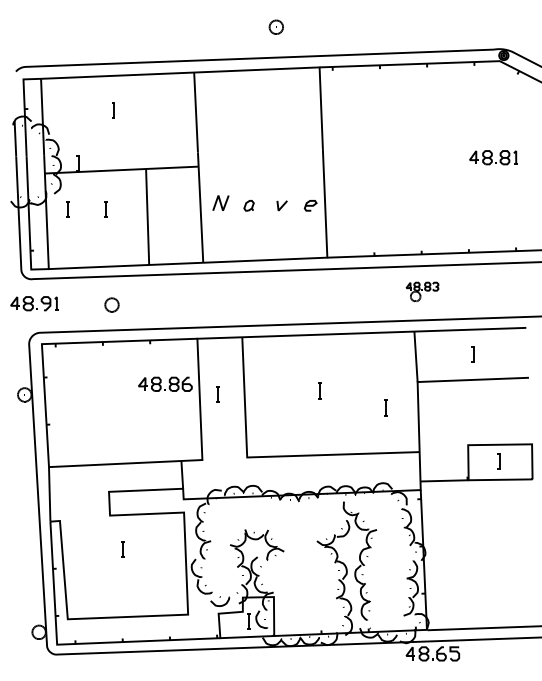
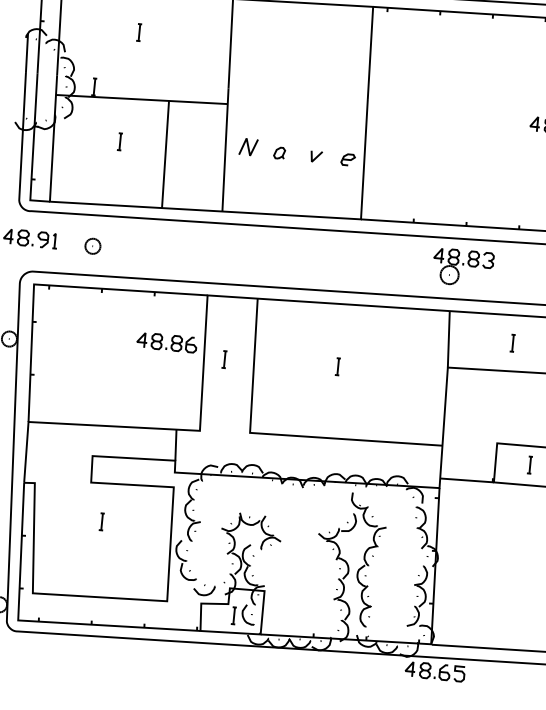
line: (67, 209) -> (77, 137), removed
part: (422, 291) -> (463, 267), size x1.67
part: (111, 304) -> (92, 245), moved
line: (385, 407) -> (409, 392), removed

